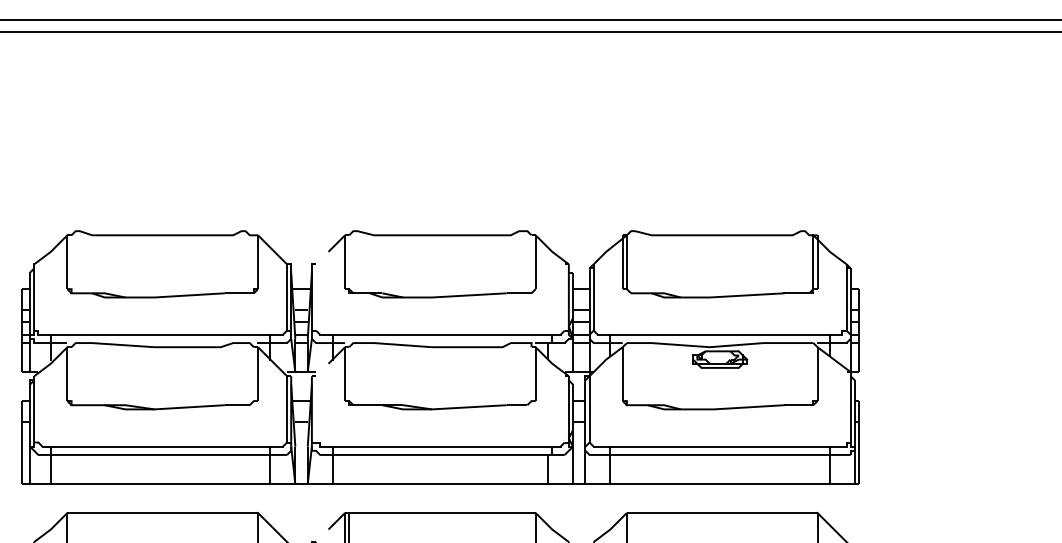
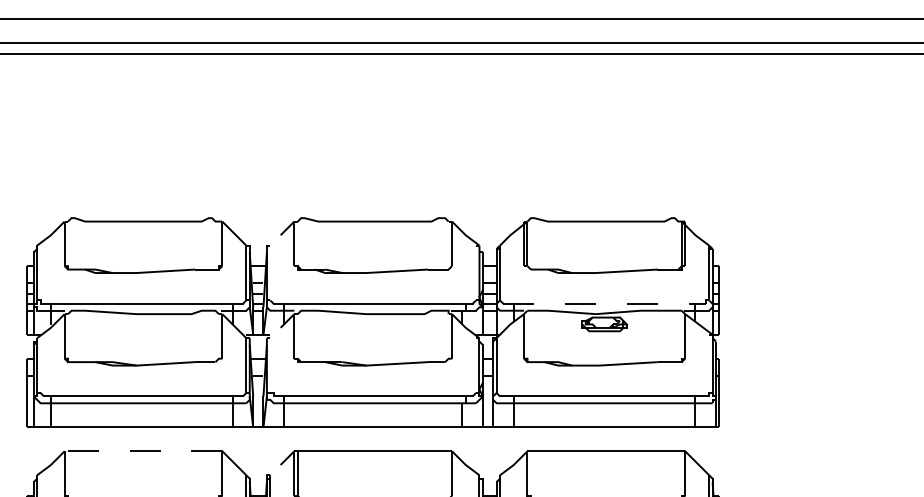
line: (721, 334) -> (605, 303), solid -> dashed
line: (162, 513) -> (143, 451), solid -> dashed

